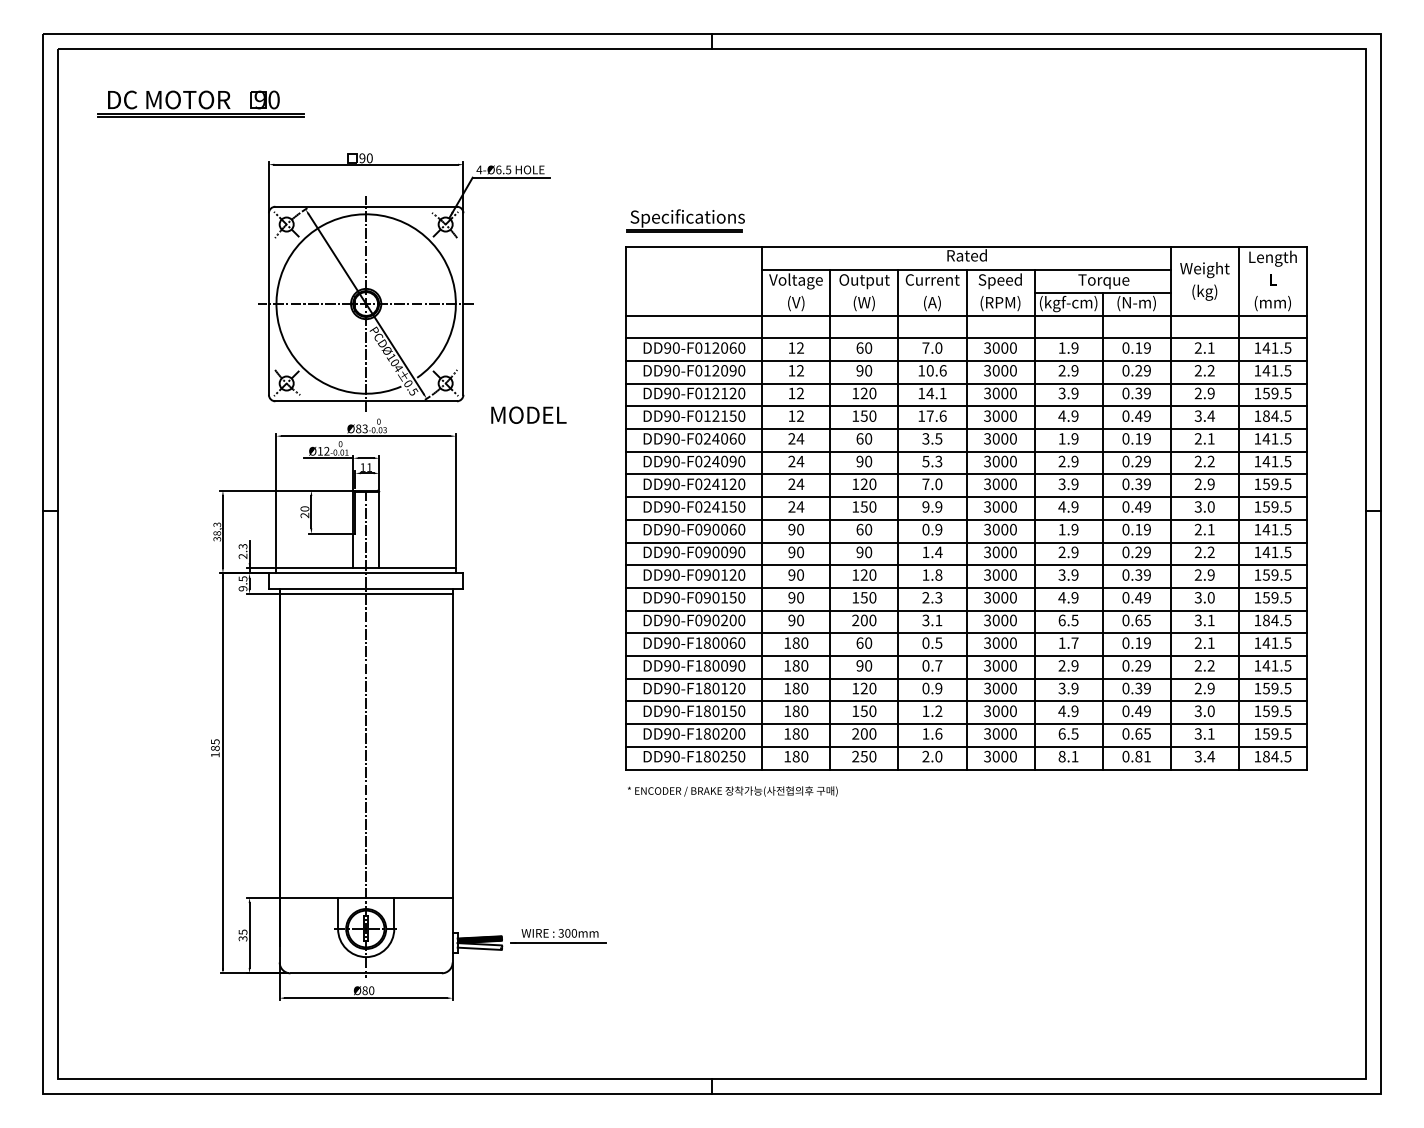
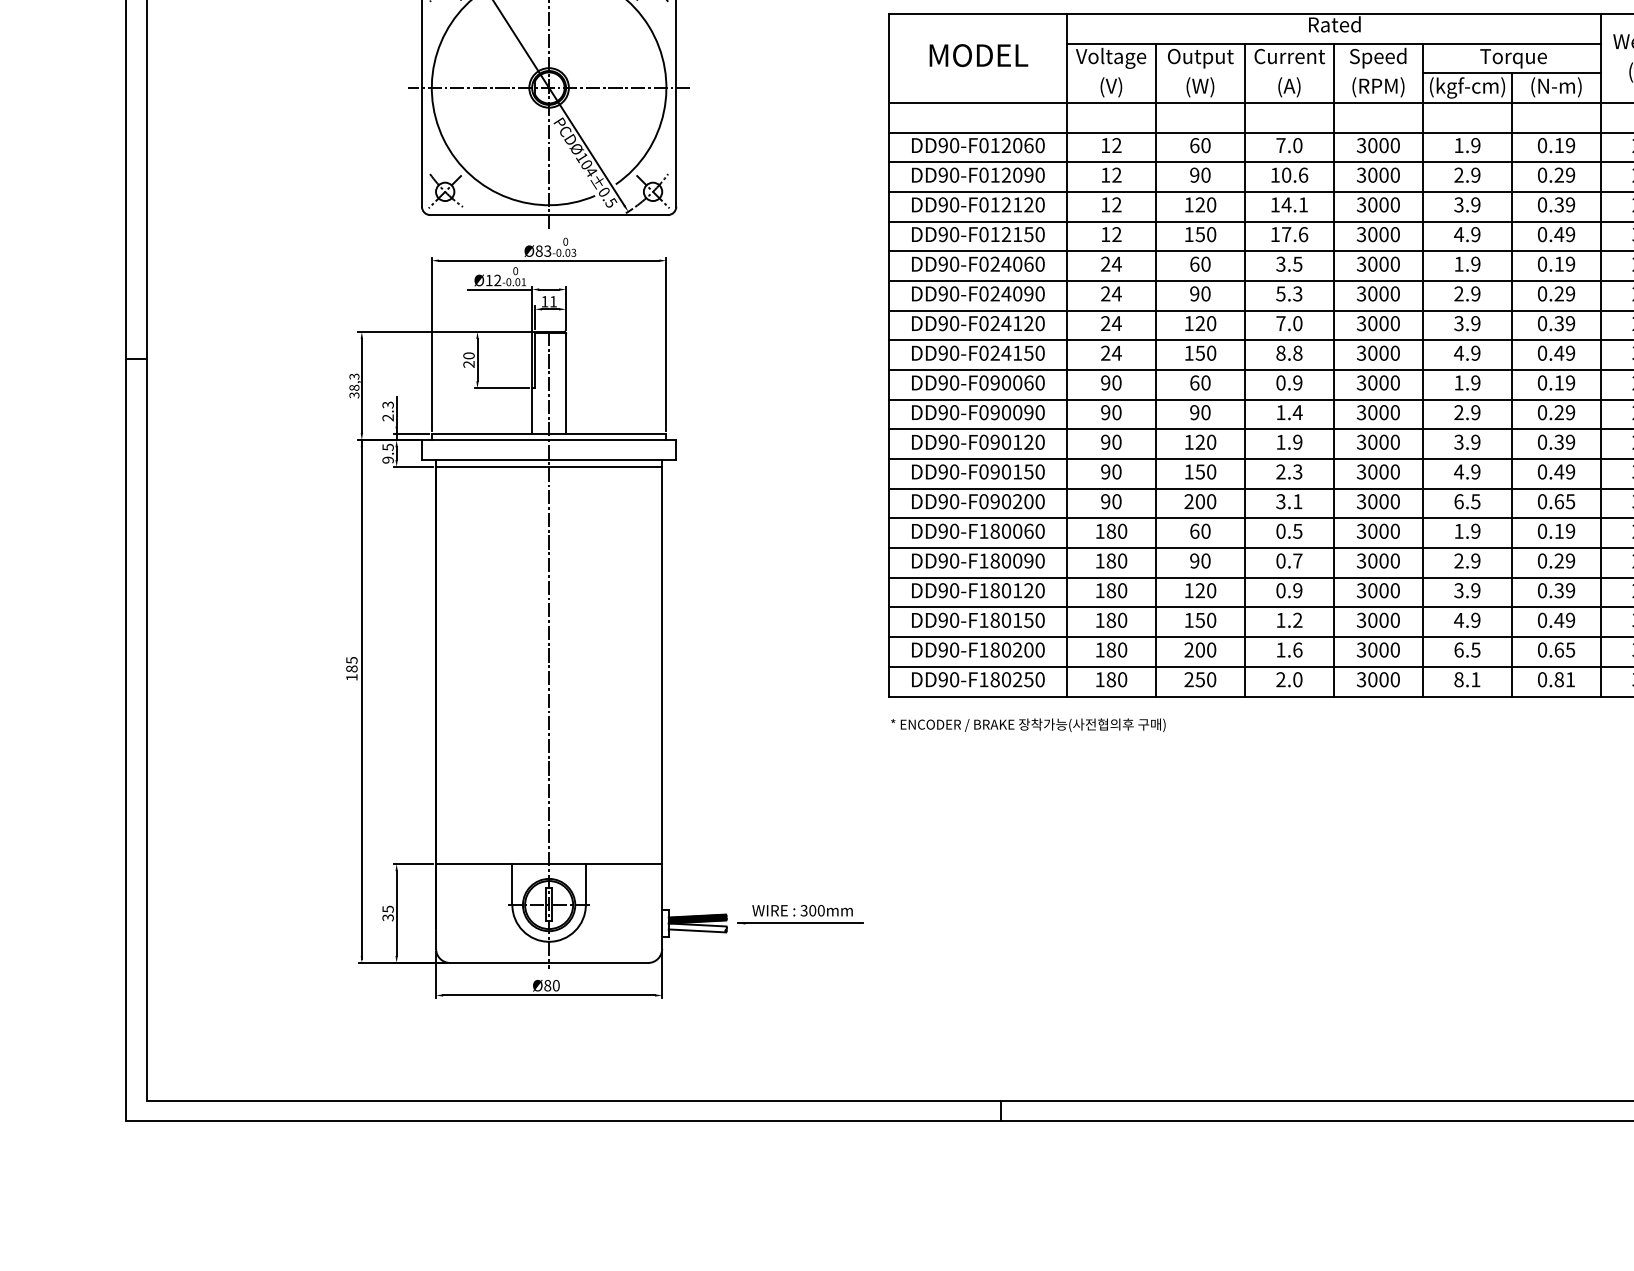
text: (528, 414) -> (978, 54), moved
text: (932, 506) -> (1289, 352), 9.9 -> 8.8
text: (938, 574) -> (1297, 441), 1.8 -> 1.9
text: (1074, 642) -> (1475, 530), 1.7 -> 1.9

